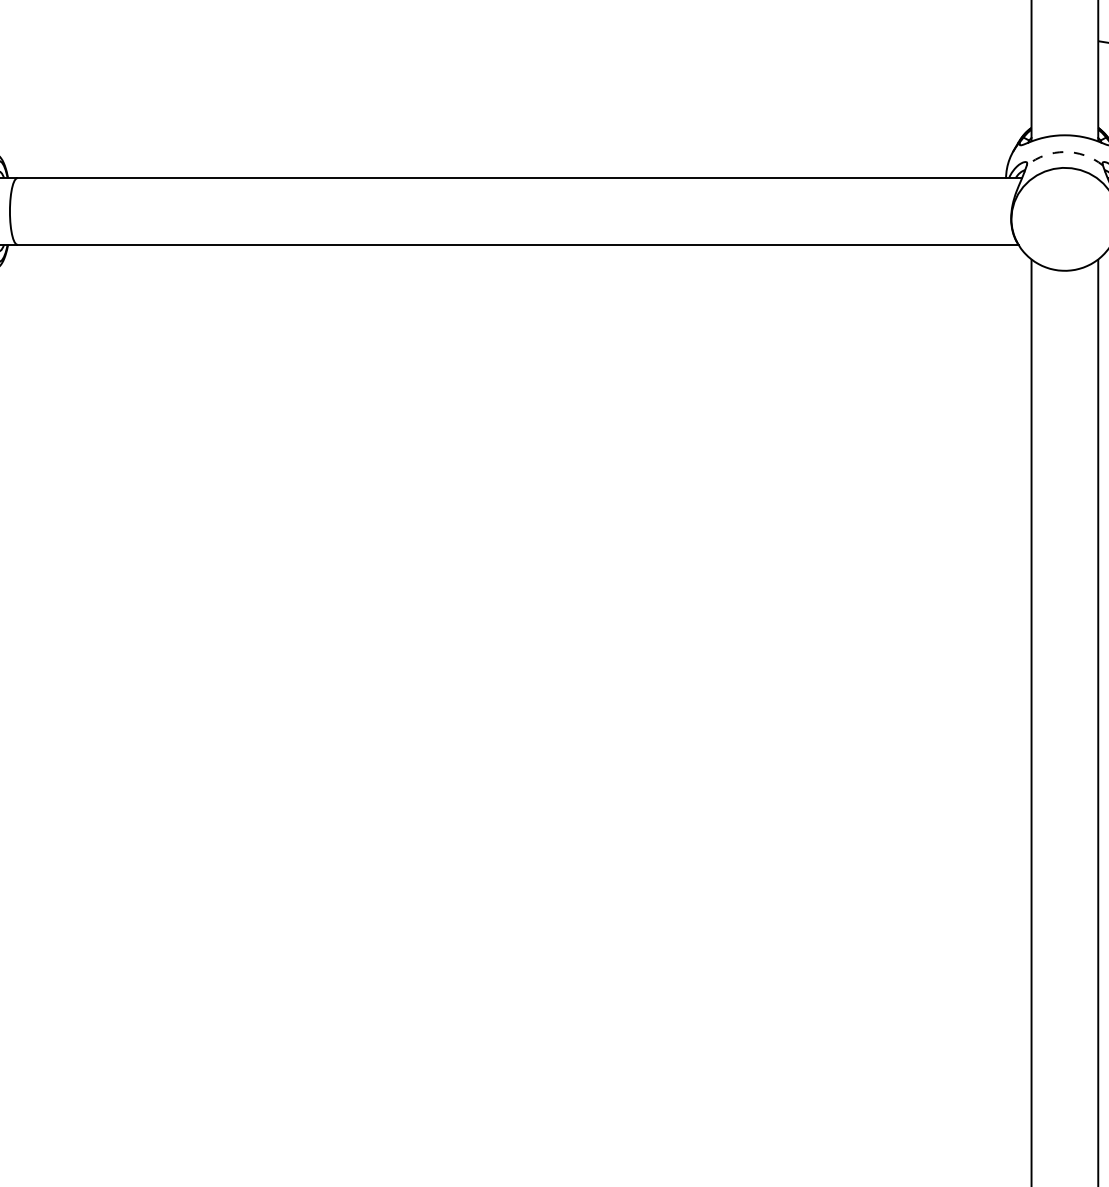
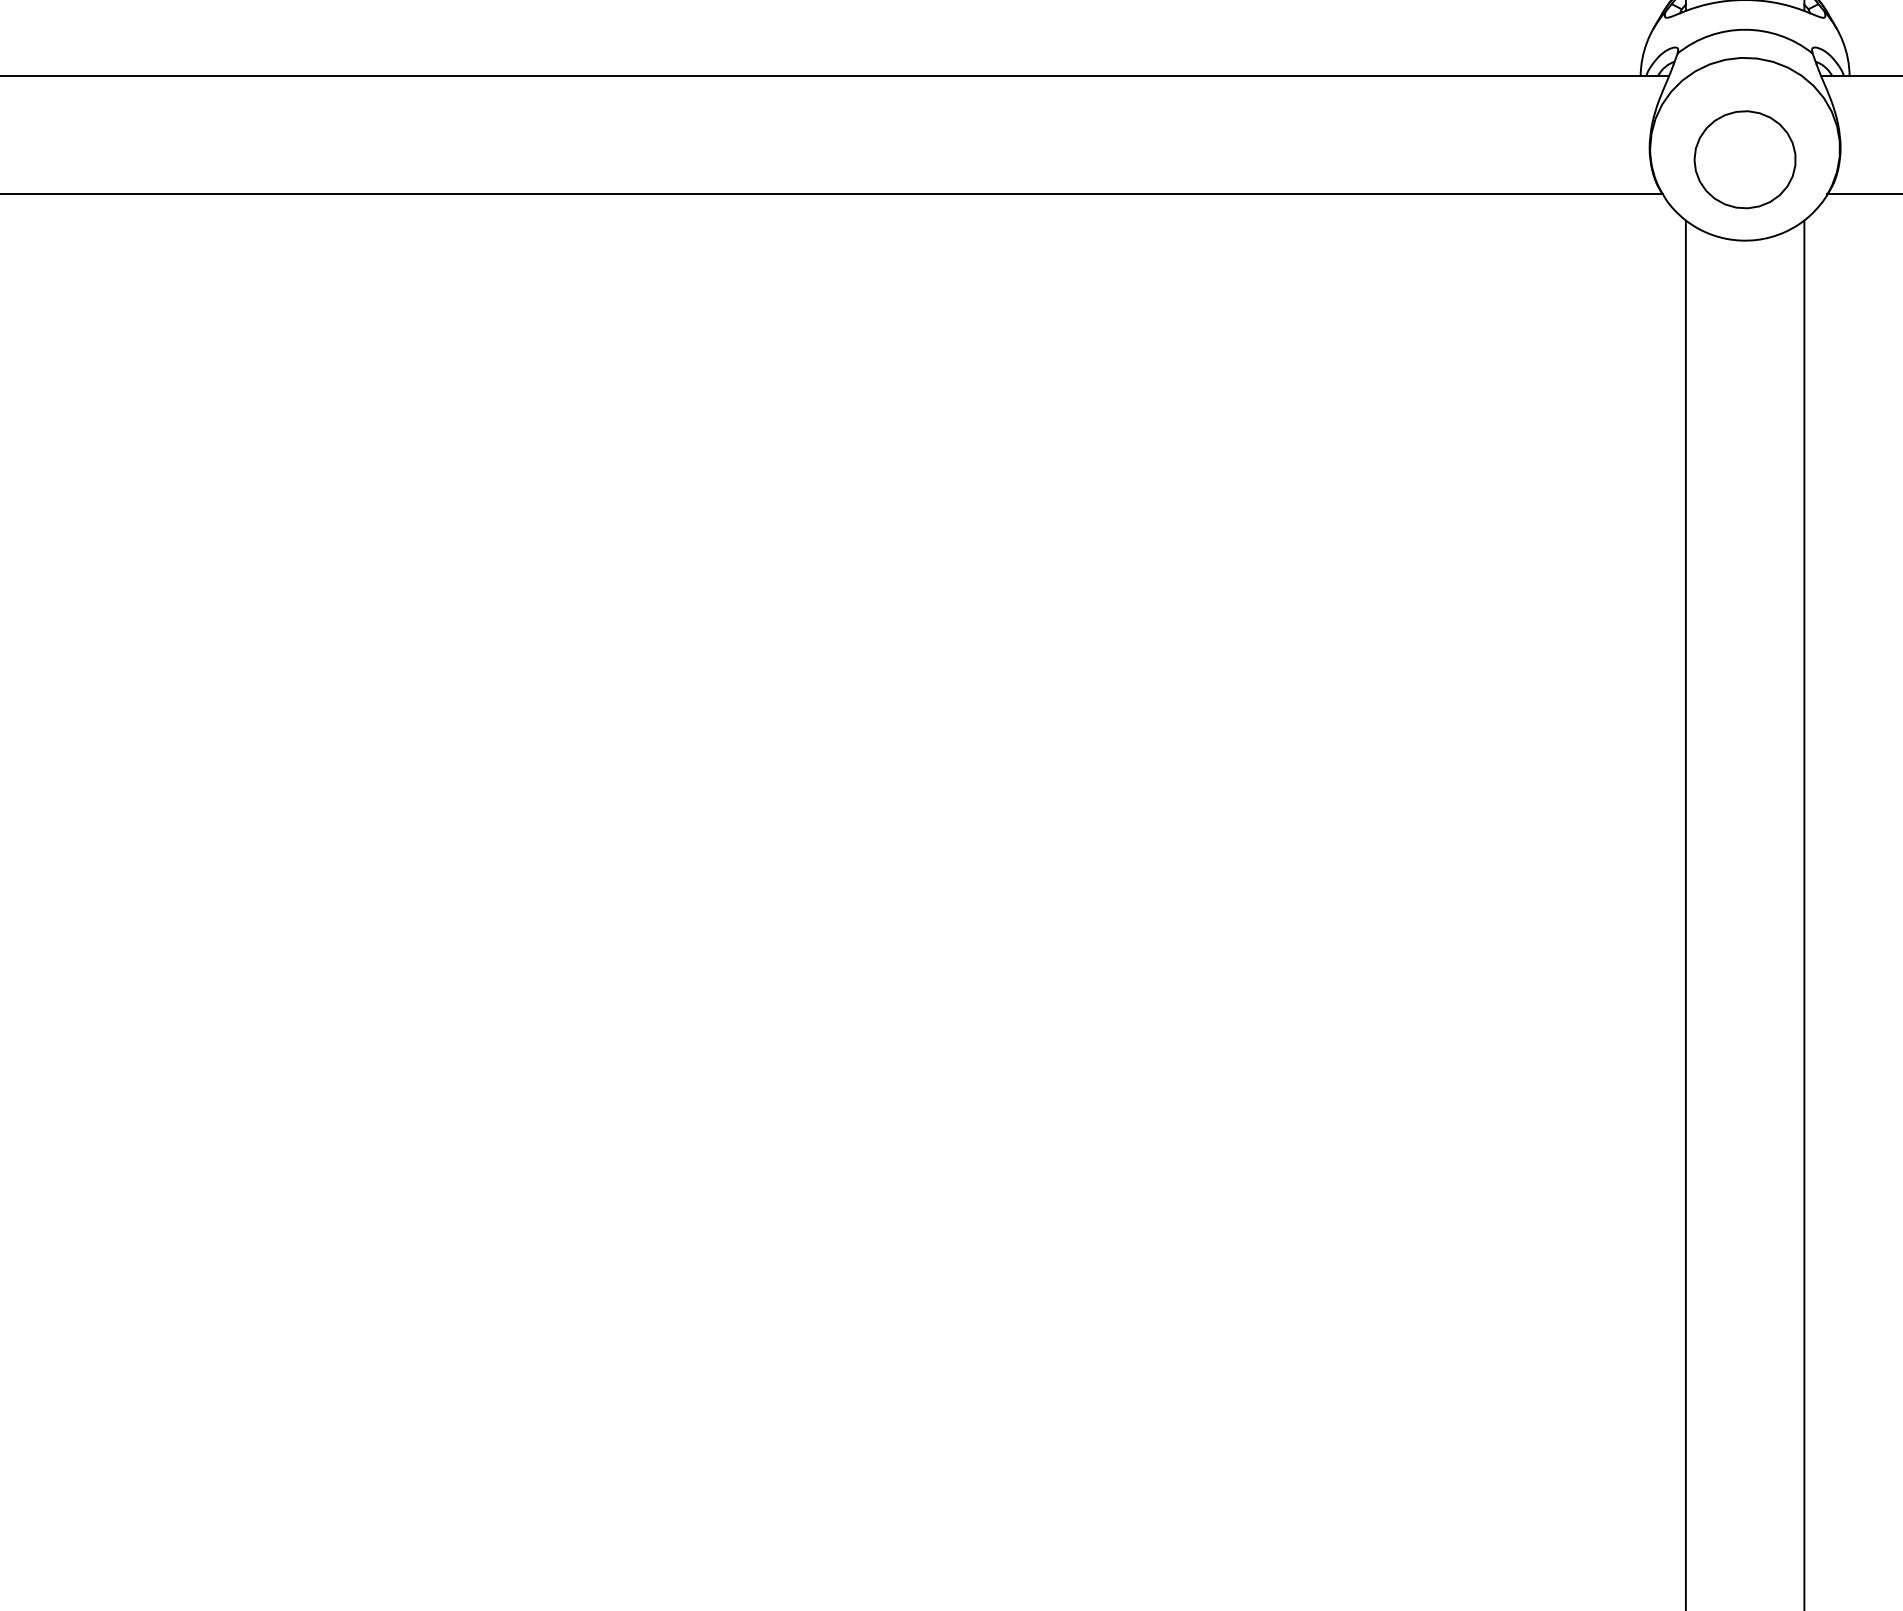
arc: (1064, 152) -> (1744, 30), dashed -> solid
part: (1064, 225) -> (1744, 160), added

